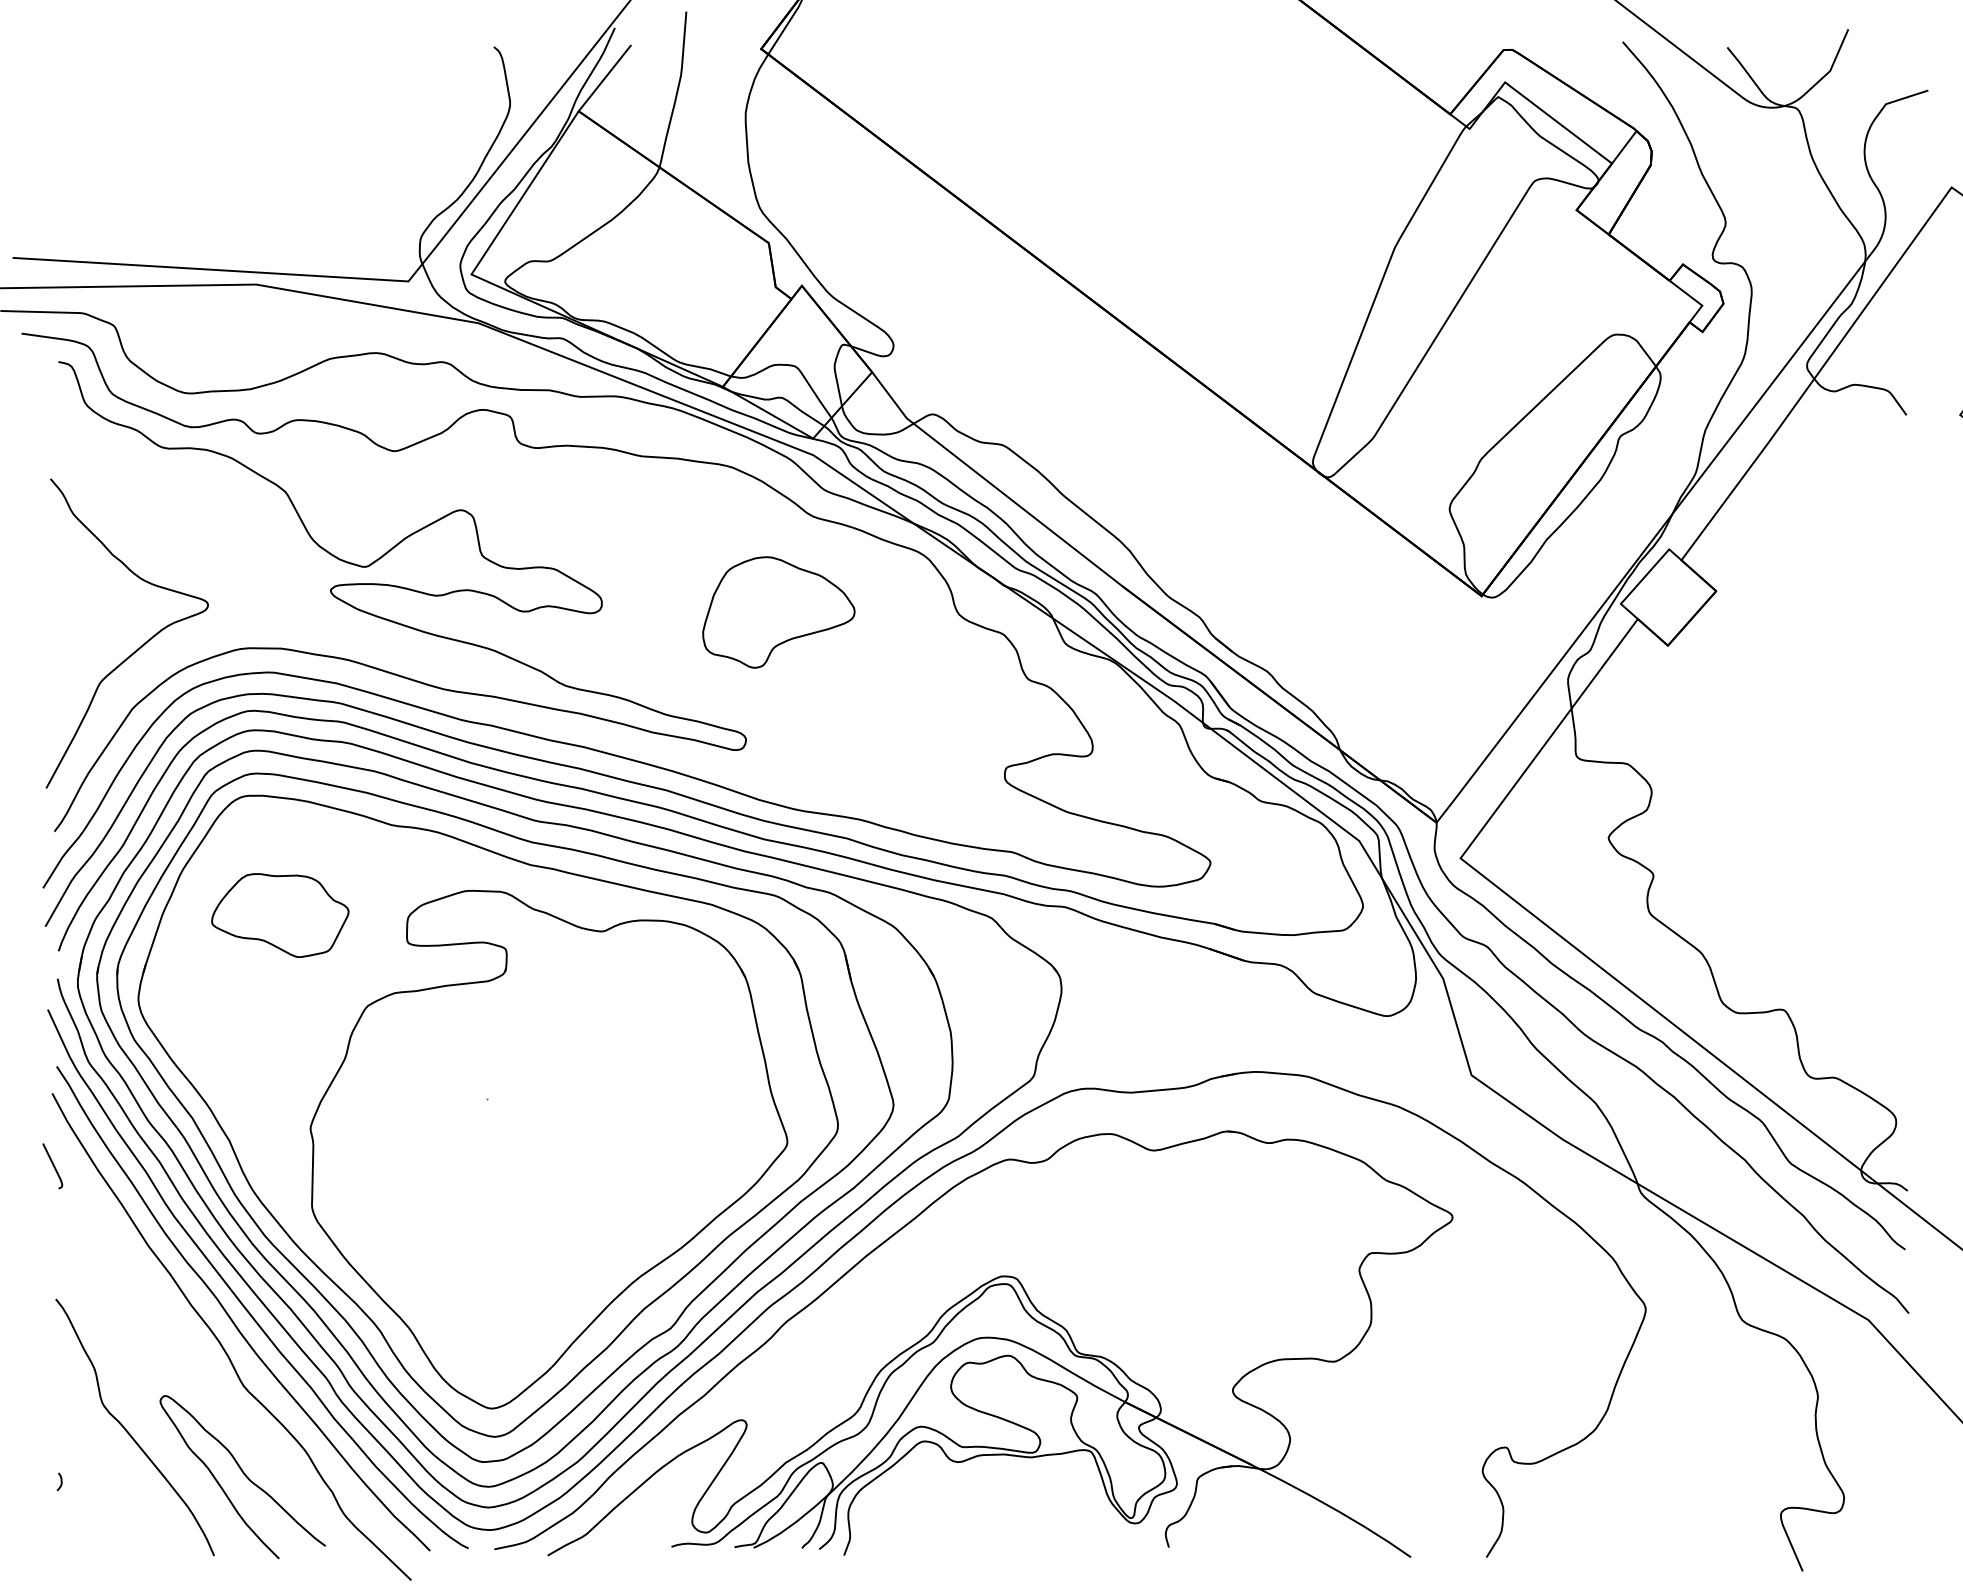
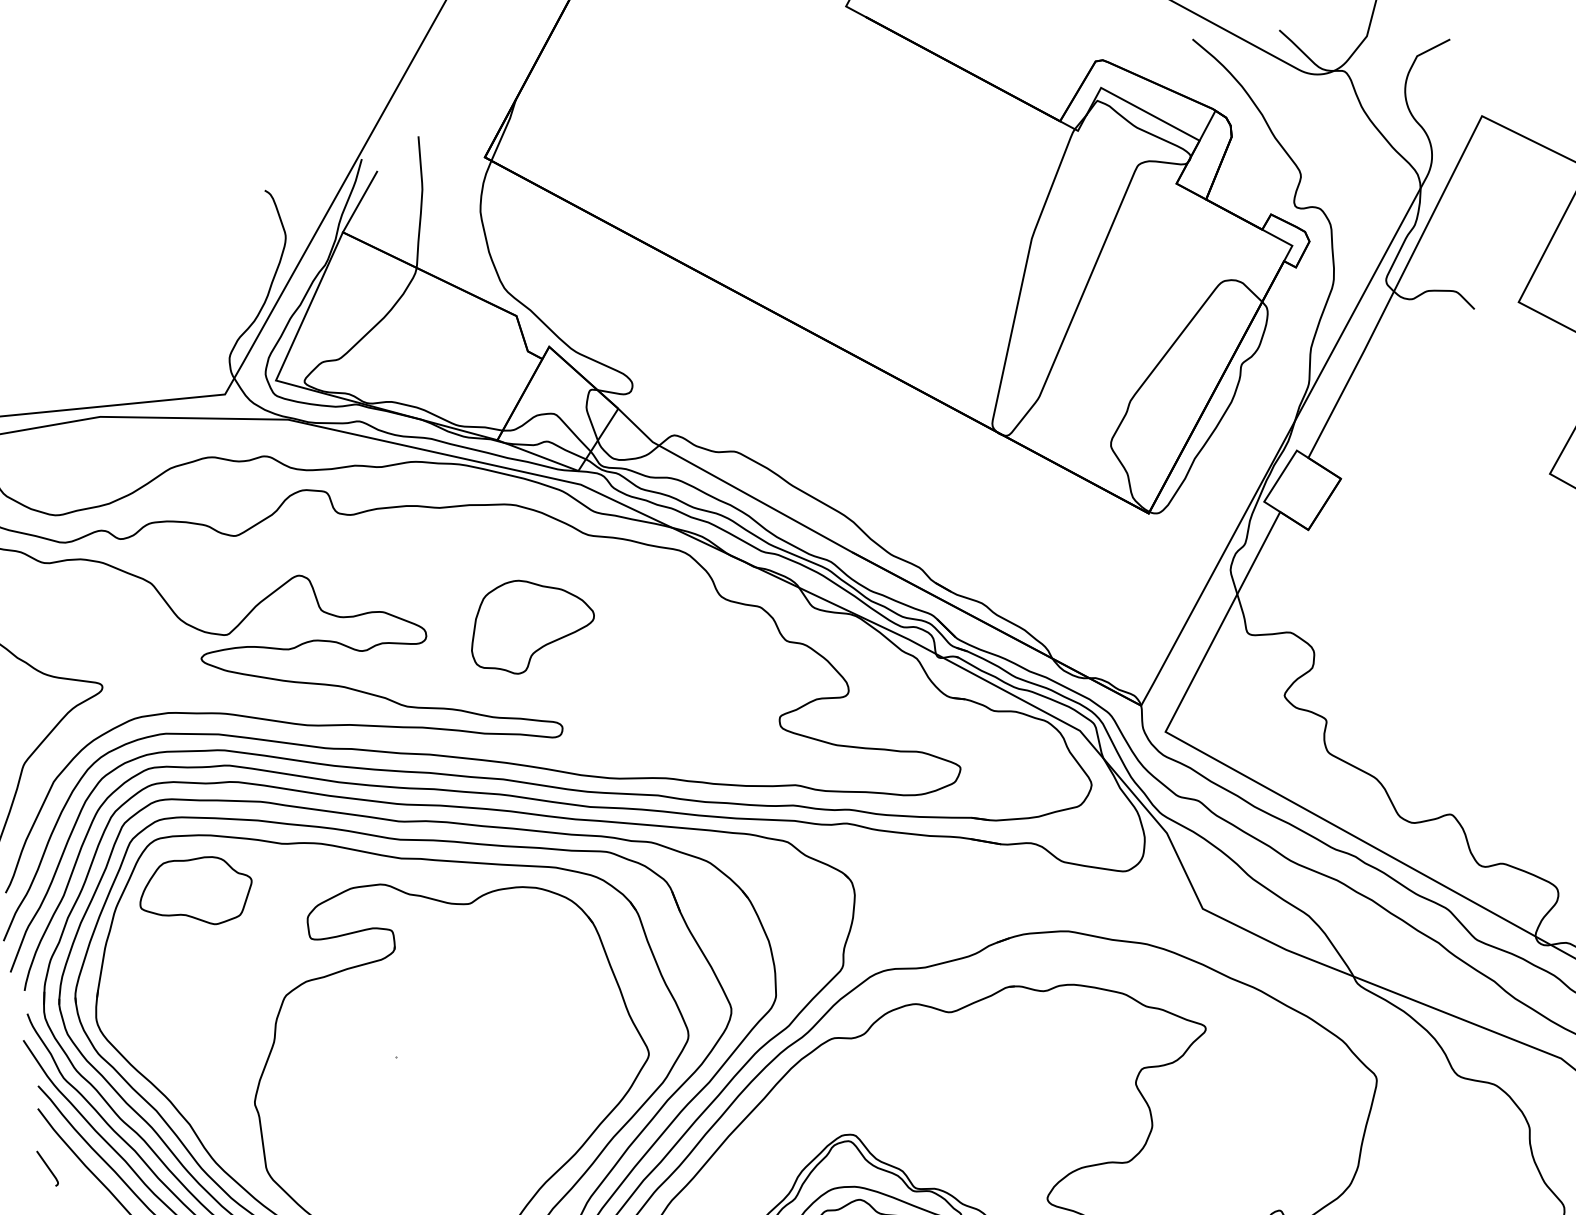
part: (778, 612) -> (531, 625), moved
part: (280, 915) -> (196, 892), moved

